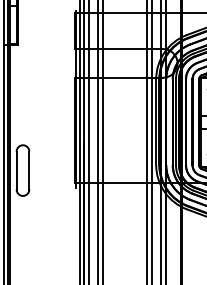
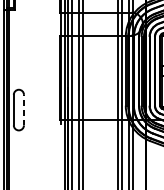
line: (29, 170) -> (24, 110), solid -> dashed

